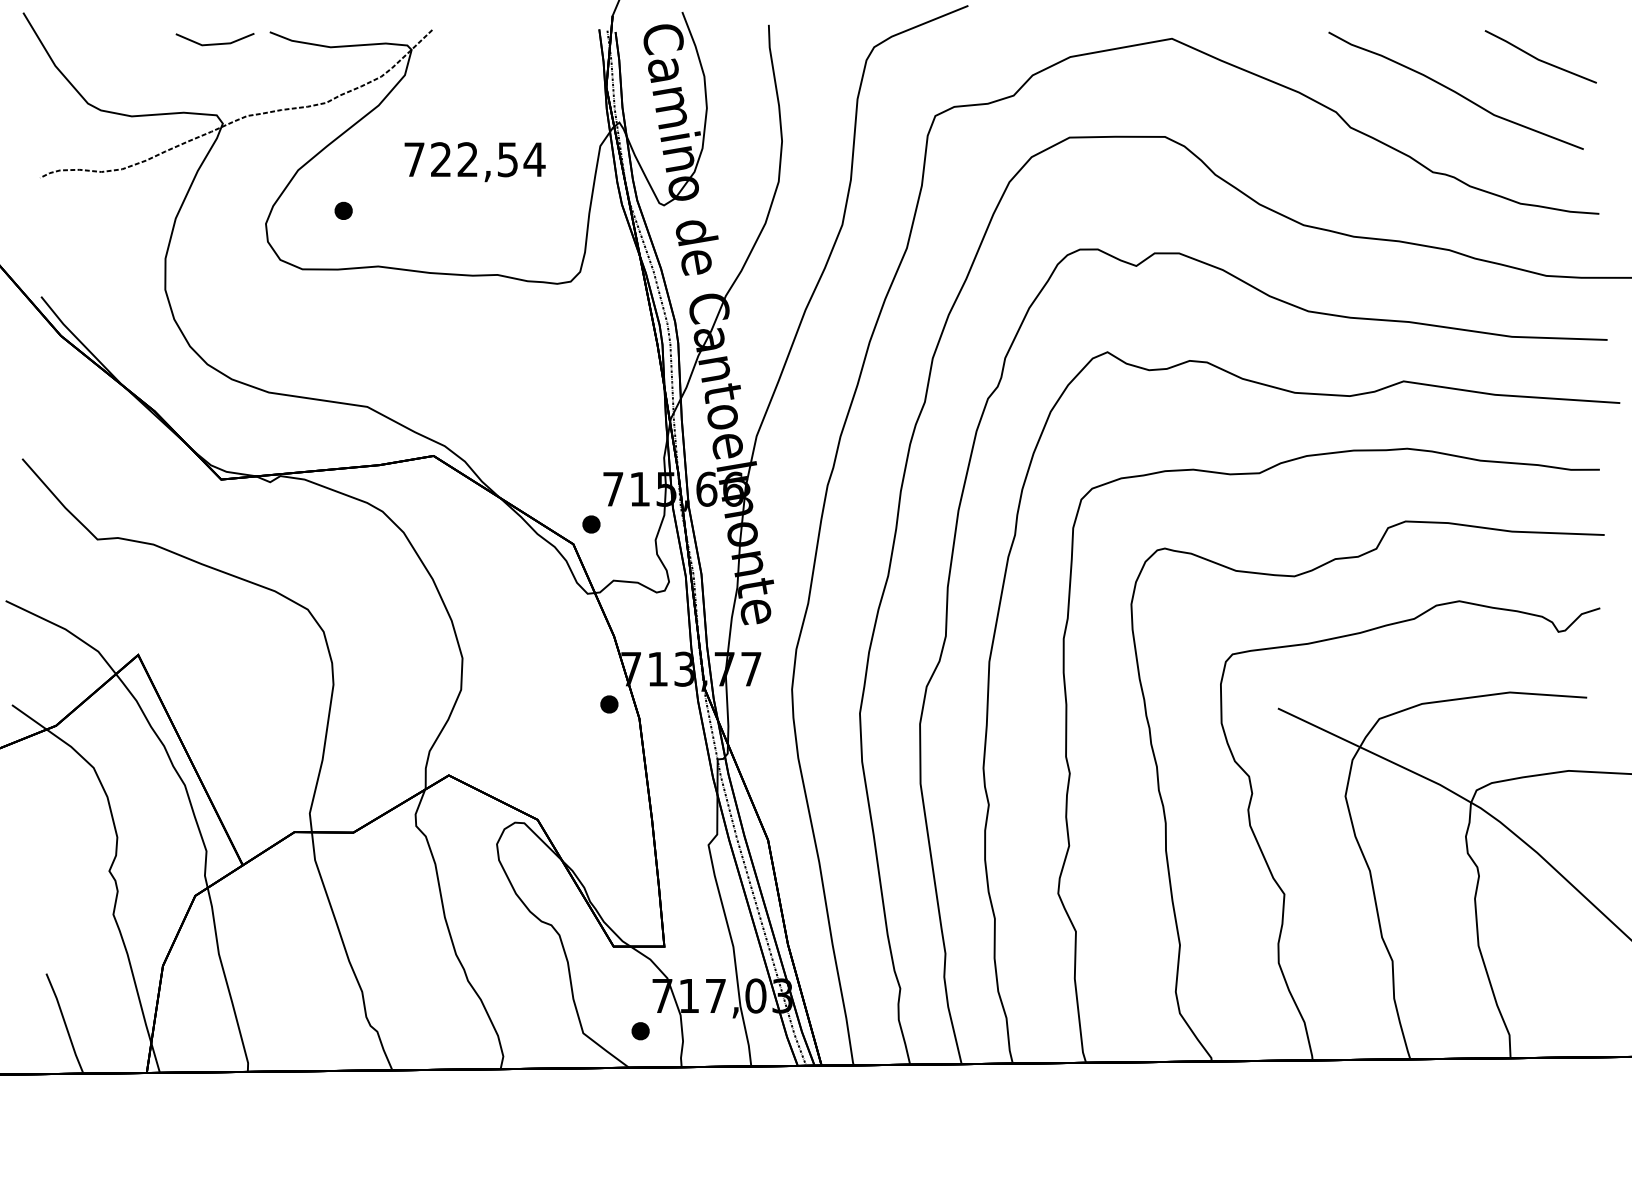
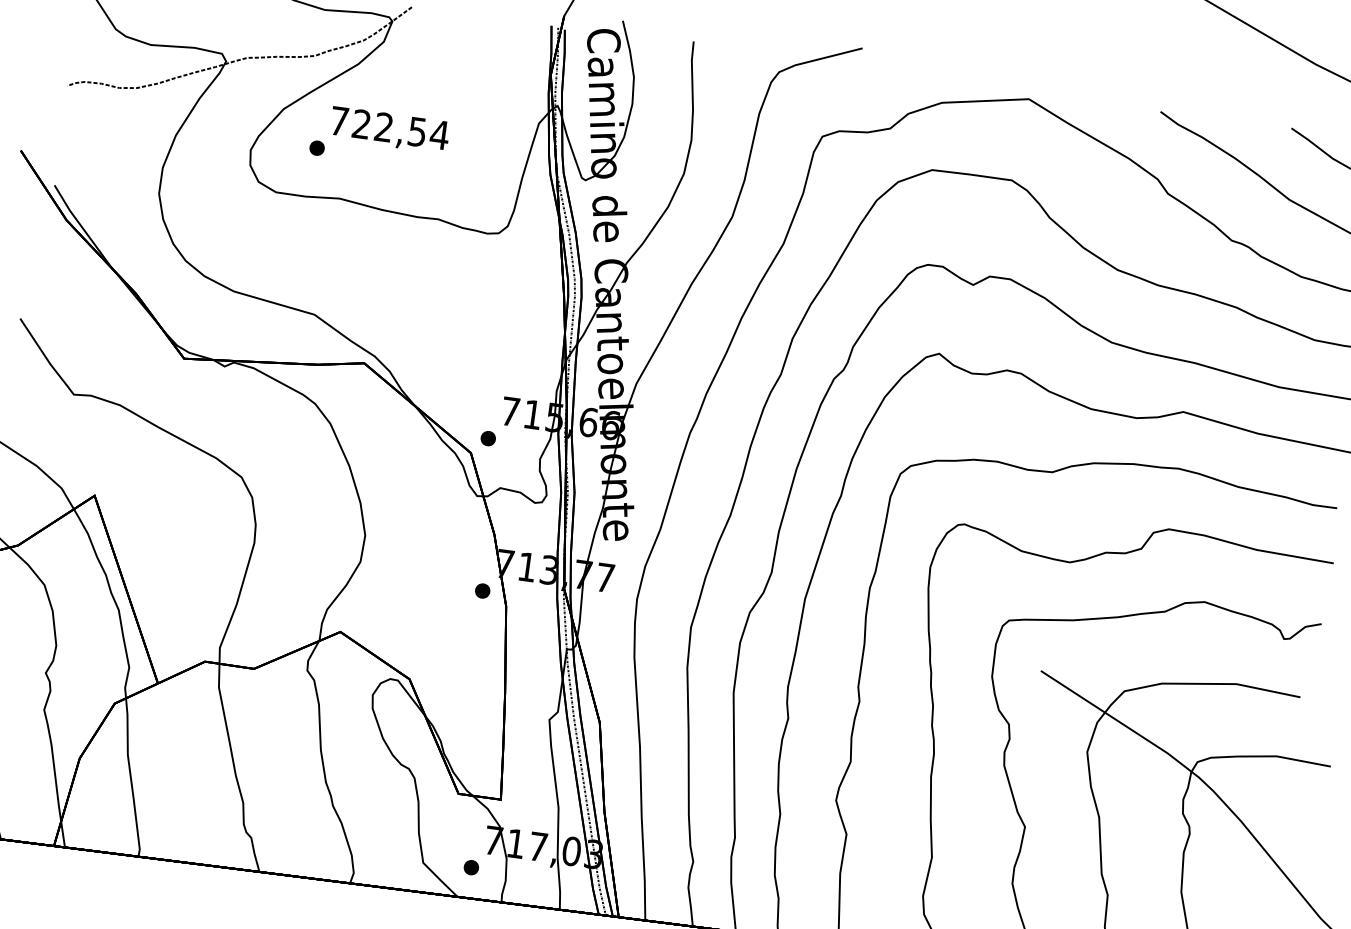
text: (474, 162) -> (389, 130), moved

